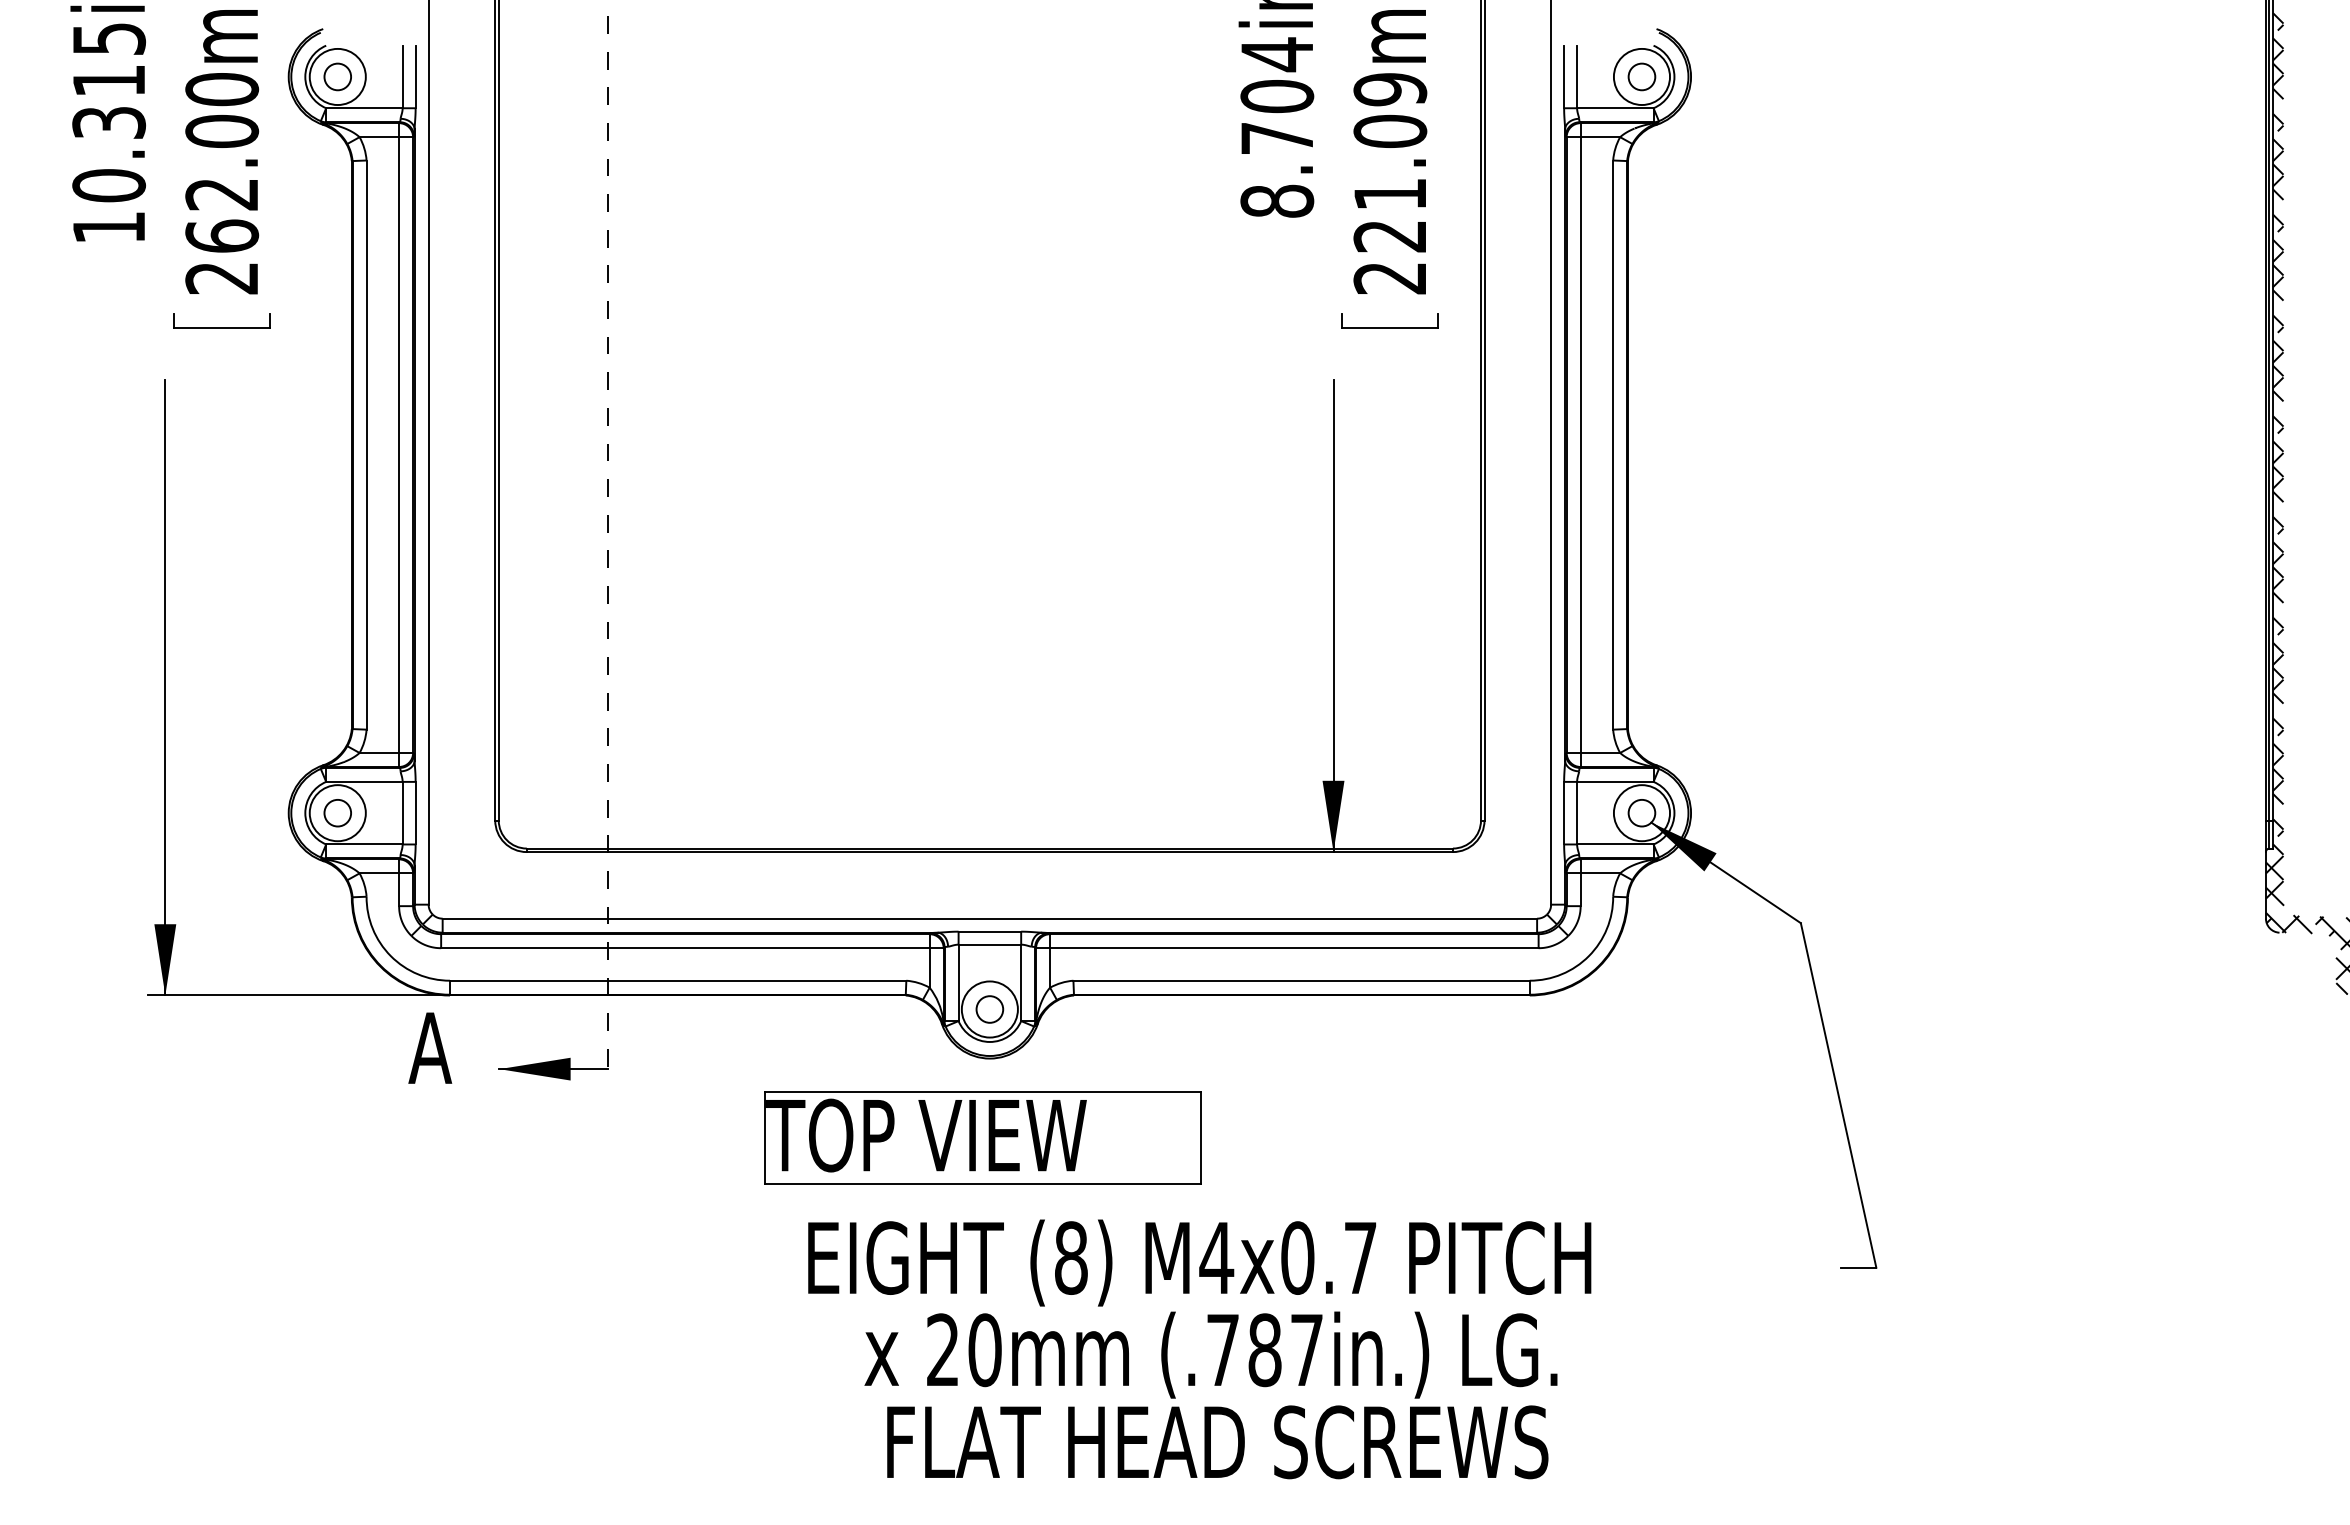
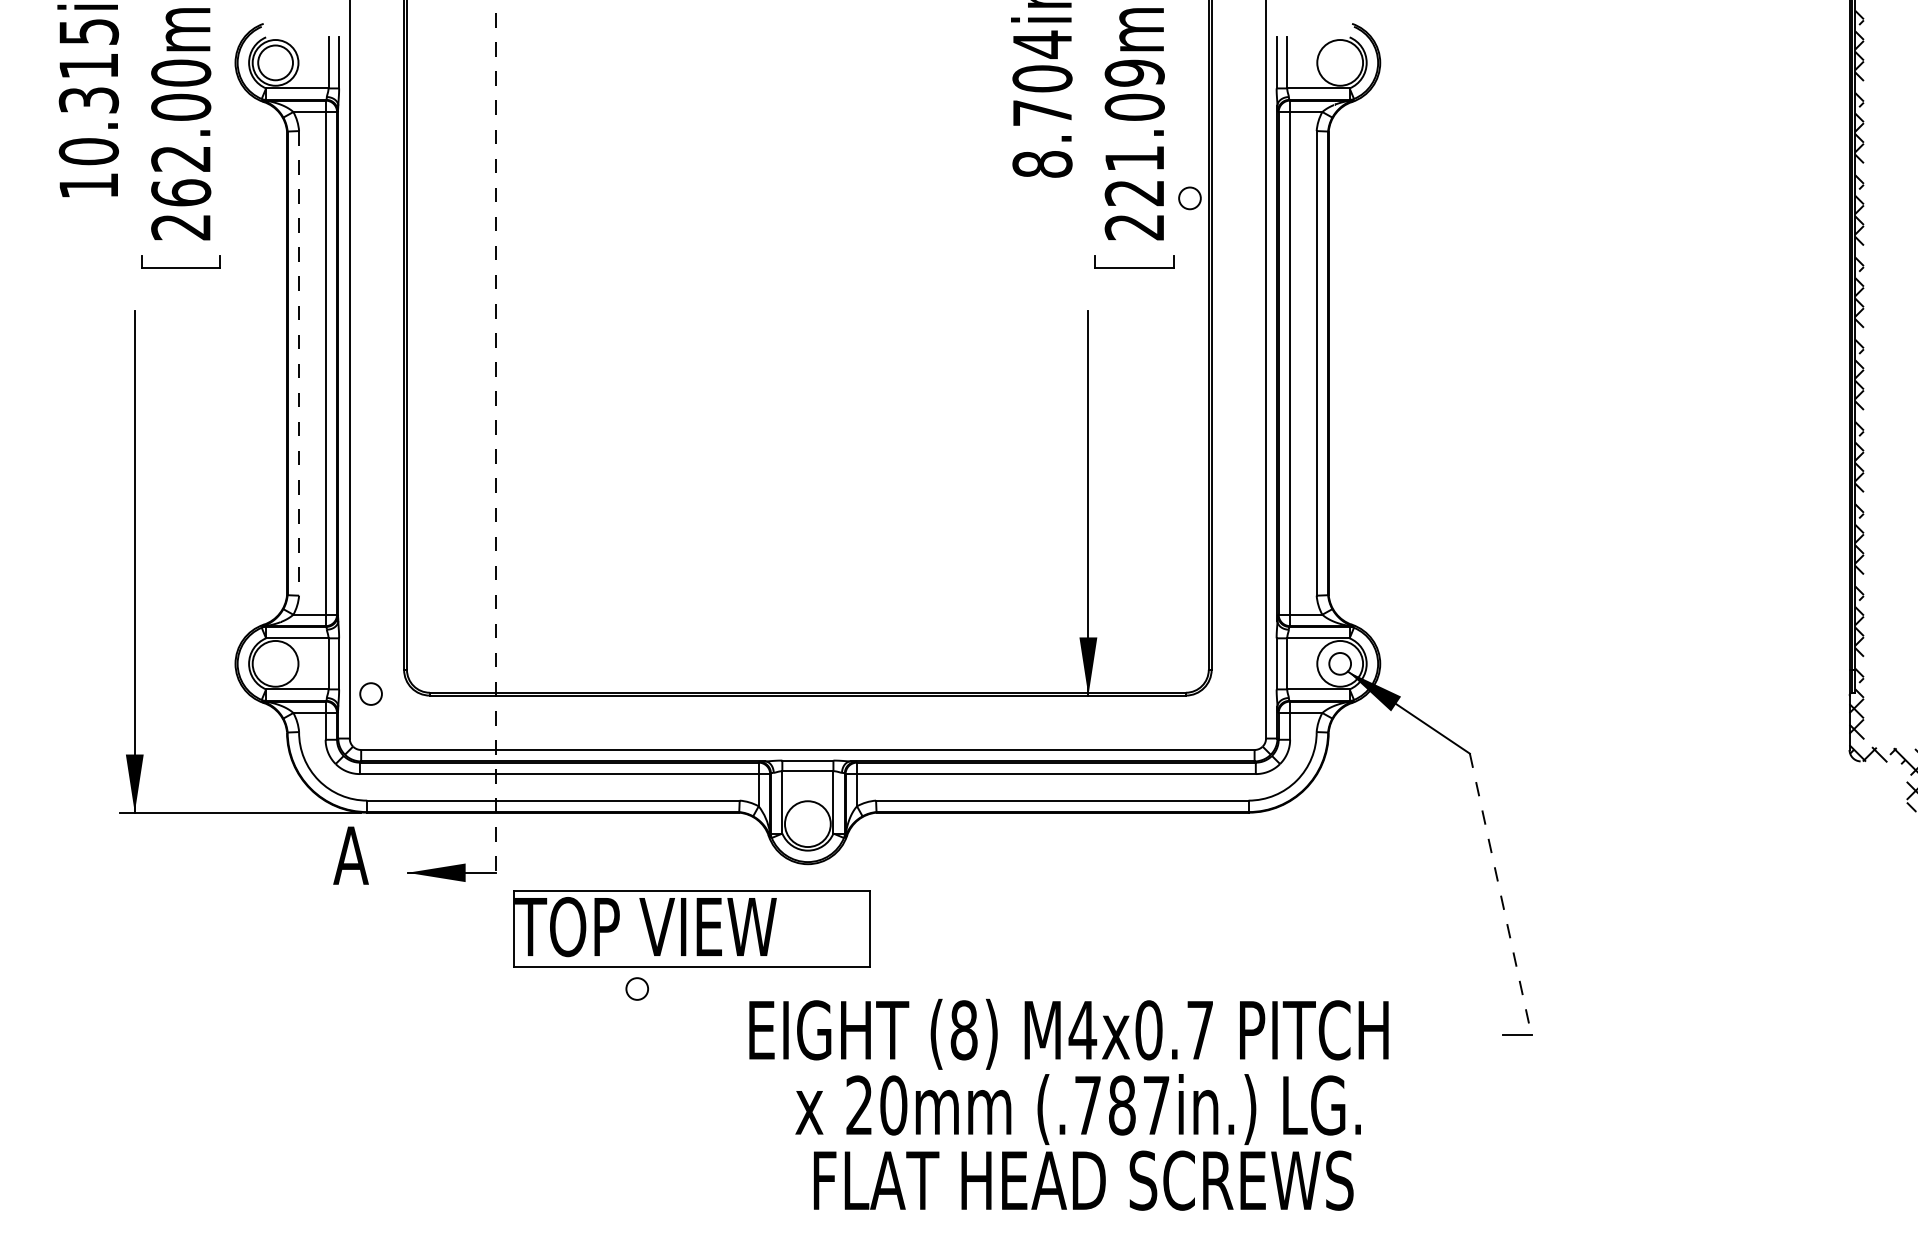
circle: (337, 76) -> (275, 62), size x1.6
circle: (1641, 76) -> (1189, 198), moved
line: (366, 445) -> (299, 363), solid -> dashed
circle: (337, 813) -> (370, 694), moved
circle: (989, 1009) -> (636, 989), moved
line: (1838, 1095) -> (1500, 894), solid -> dashed
part: (982, 1137) -> (691, 928), moved
text: (1199, 1349) -> (1068, 1104), moved

